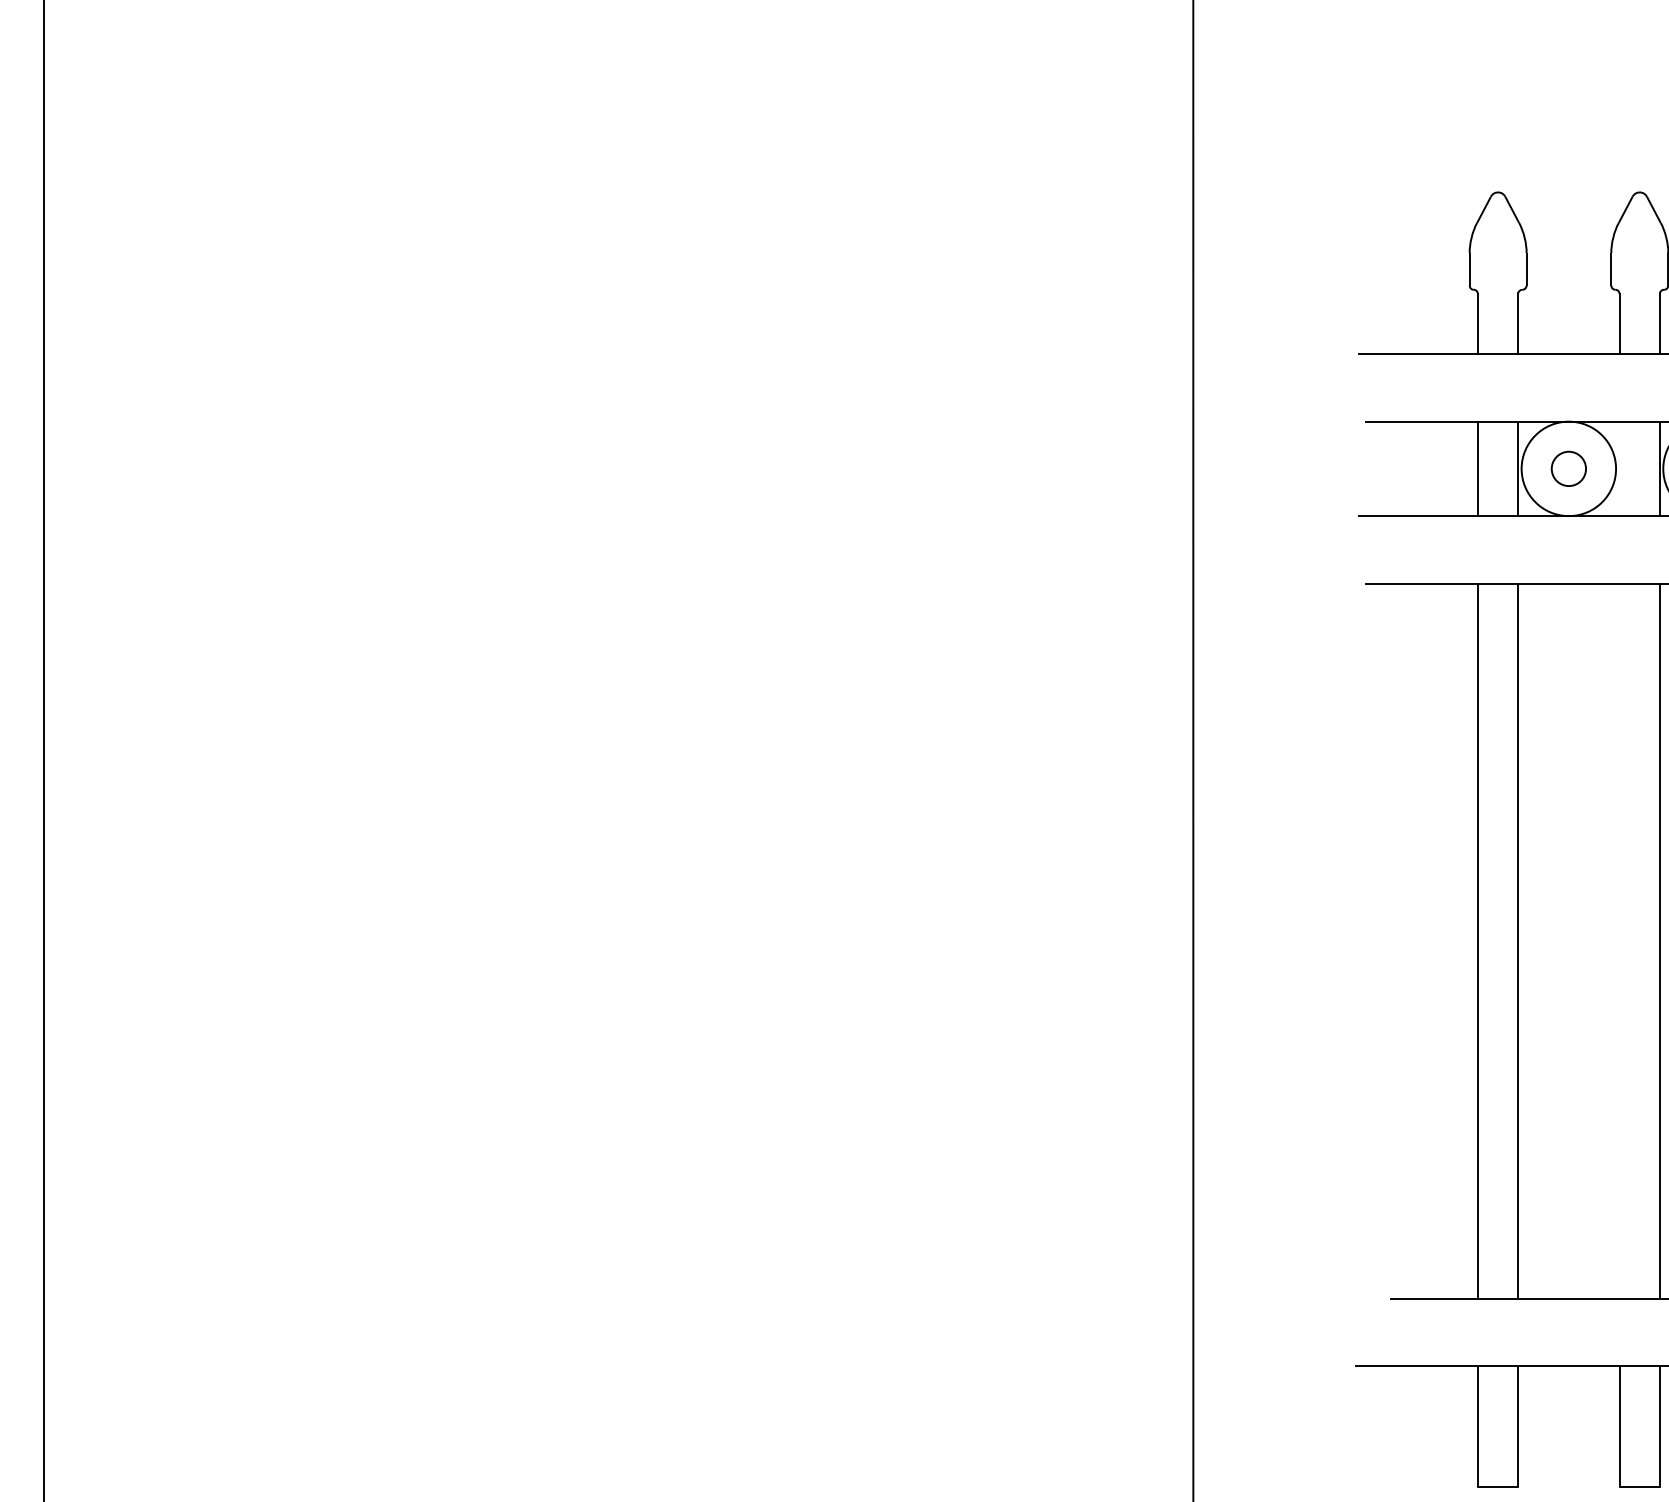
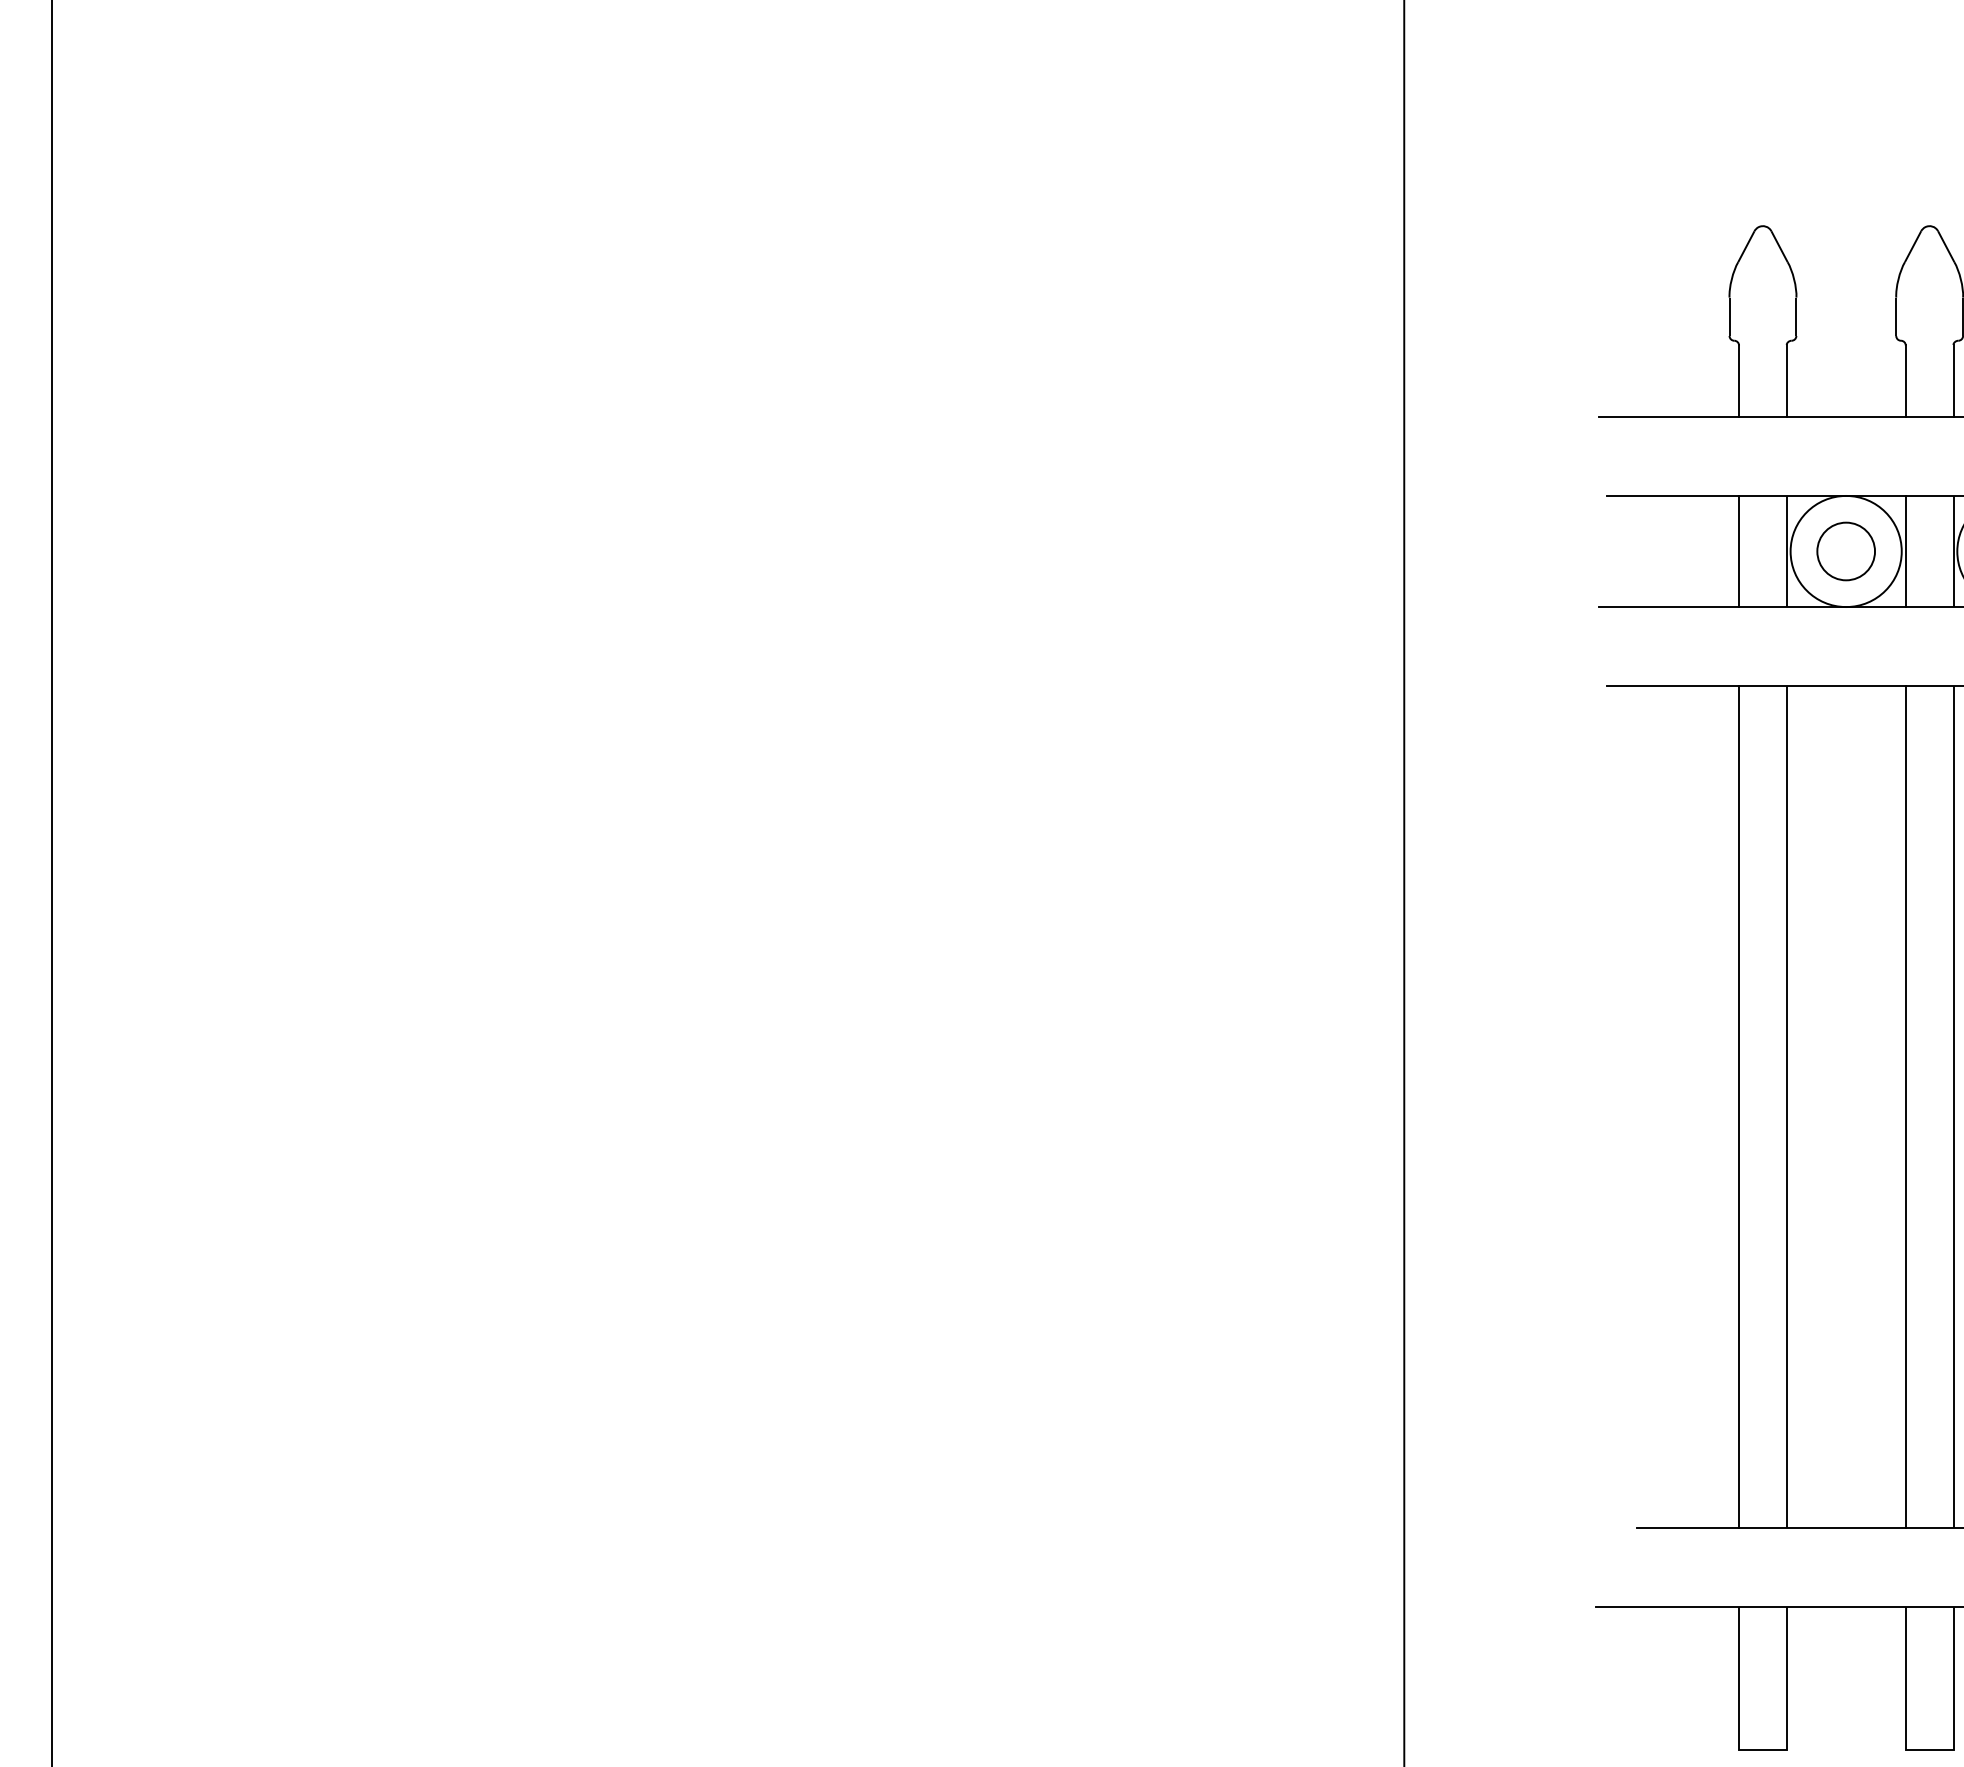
circle: (1568, 468) -> (1845, 551), size x1.43
line: (1619, 468) -> (1905, 551), added
line: (1619, 940) -> (1905, 1106), added

